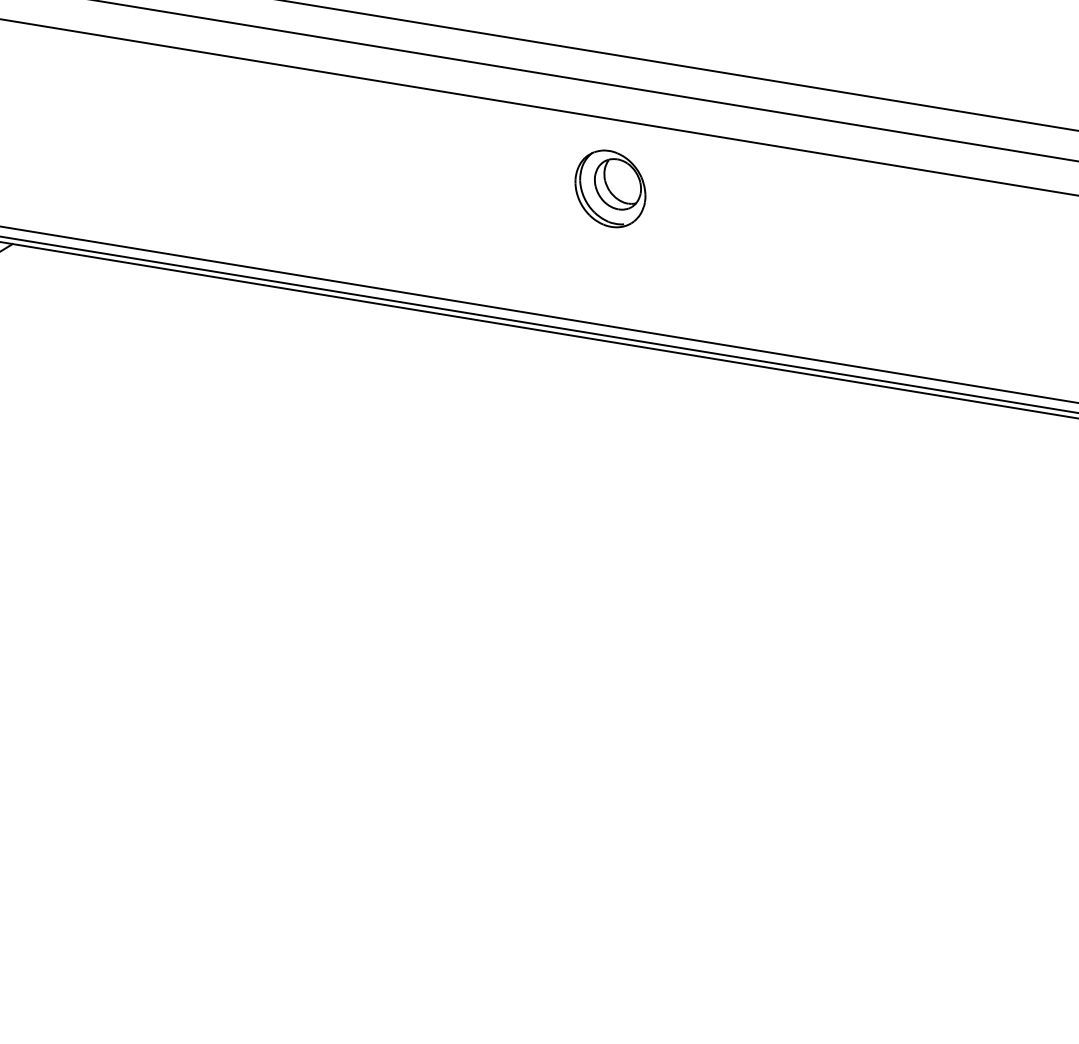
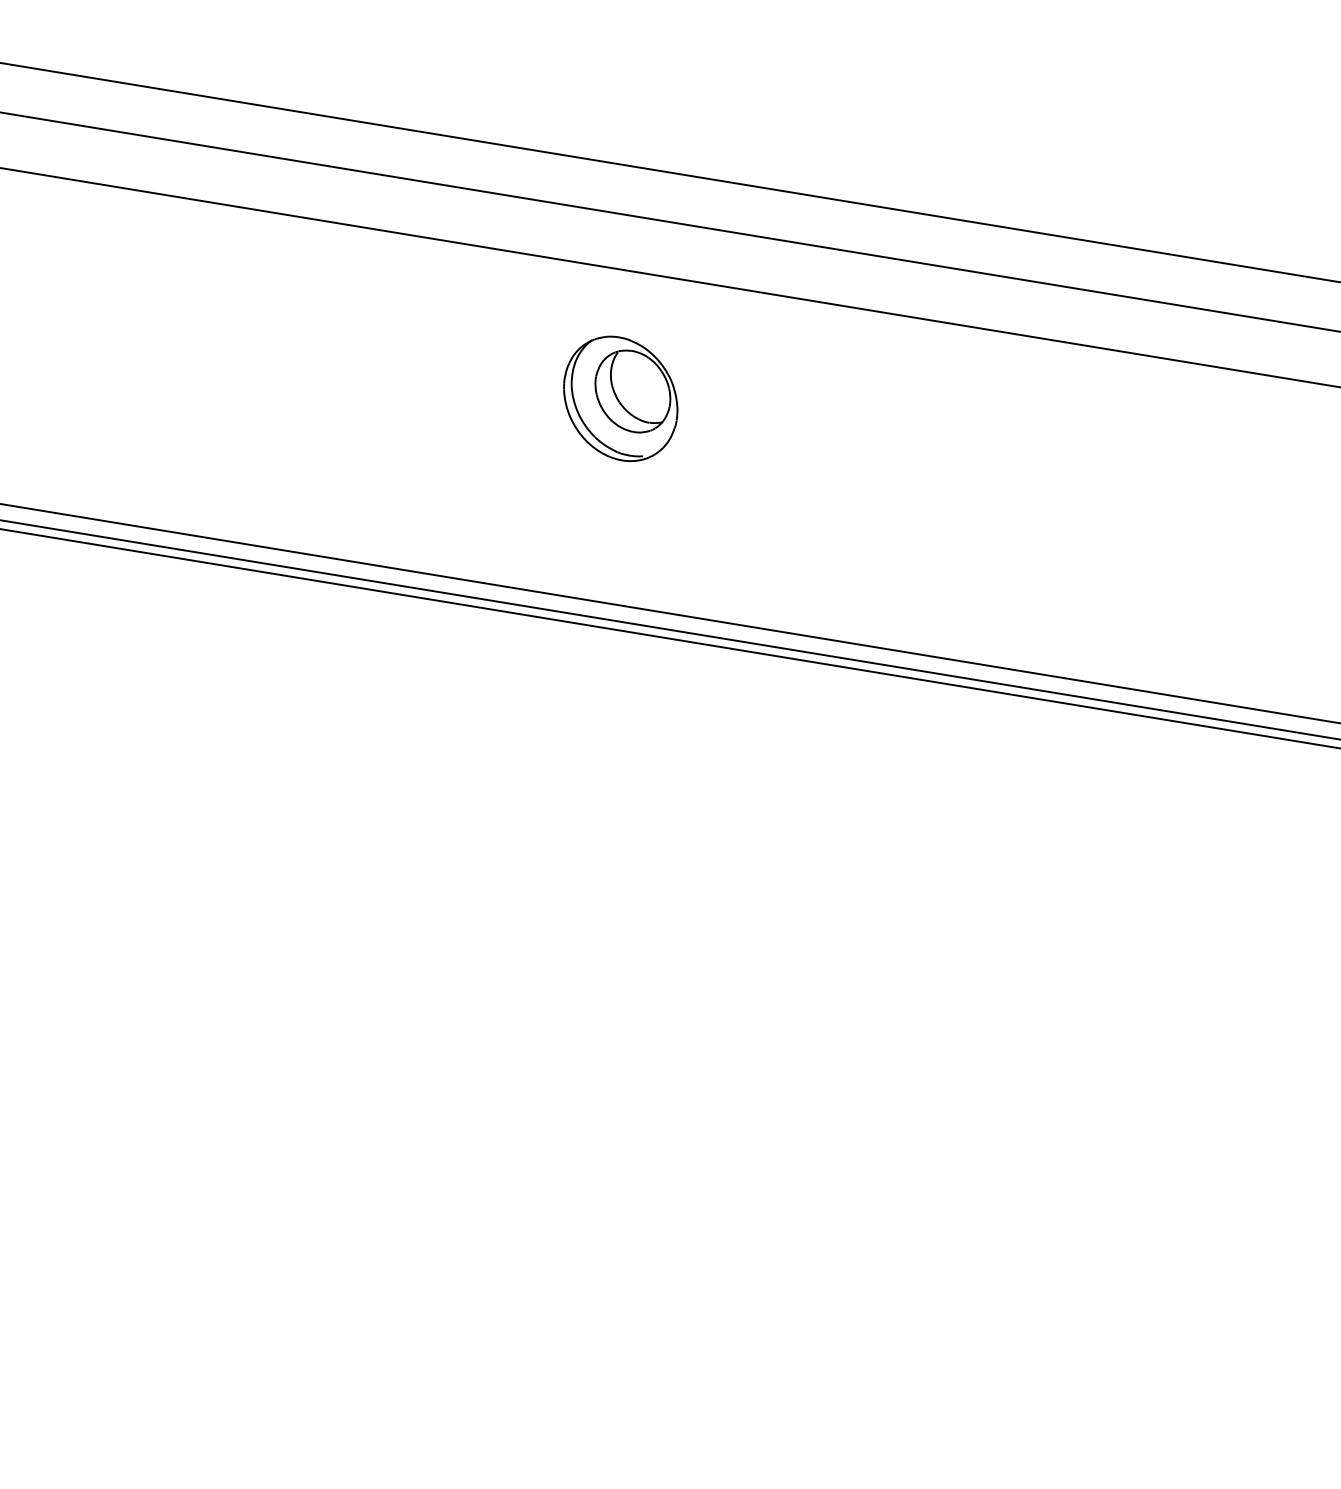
part: (610, 188) -> (620, 398), moved

